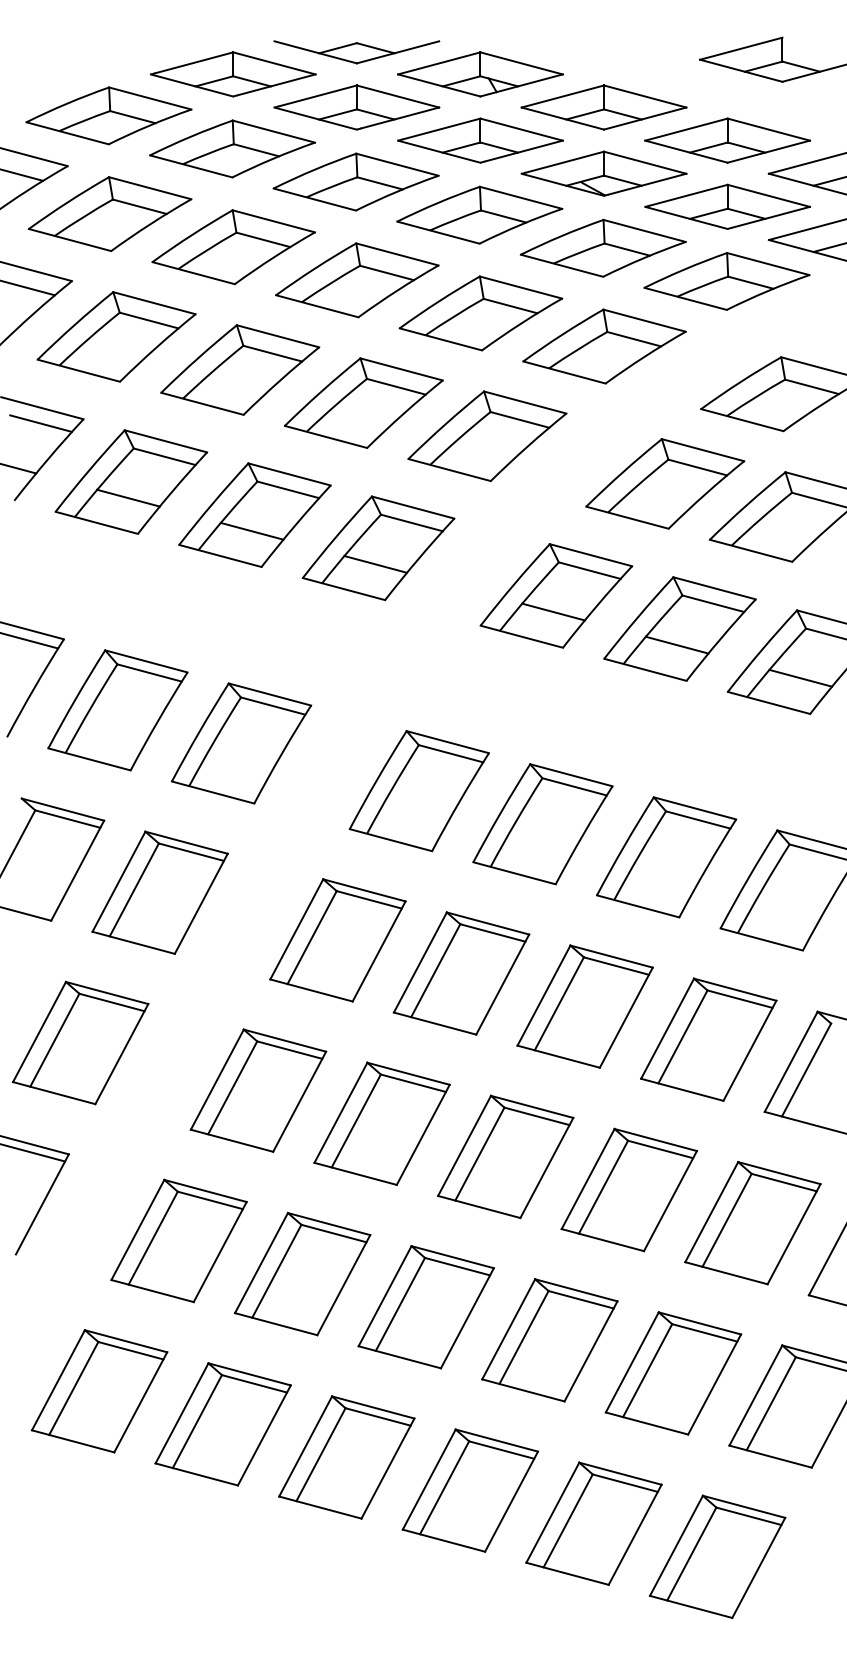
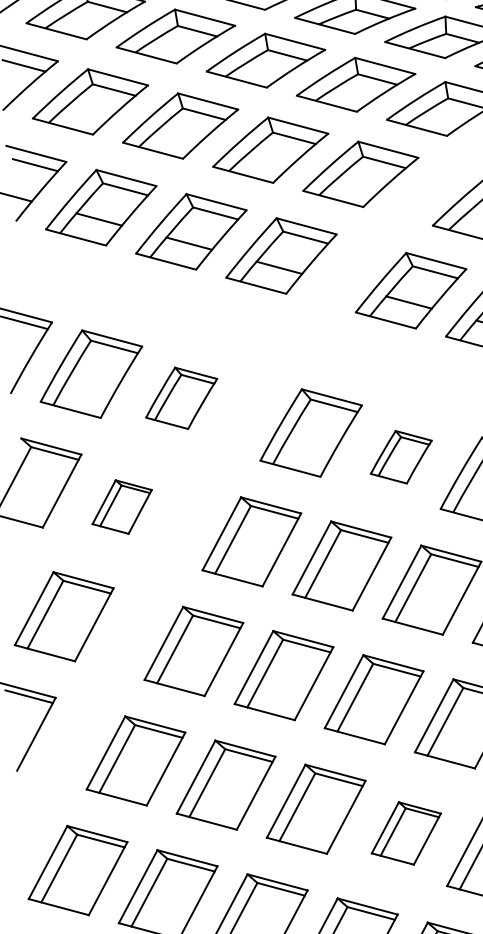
part: (241, 743) -> (181, 398), size x0.7
part: (542, 824) -> (400, 457), size x0.6
part: (159, 892) -> (121, 506), size x0.6
part: (549, 1340) -> (406, 833), size x0.7

